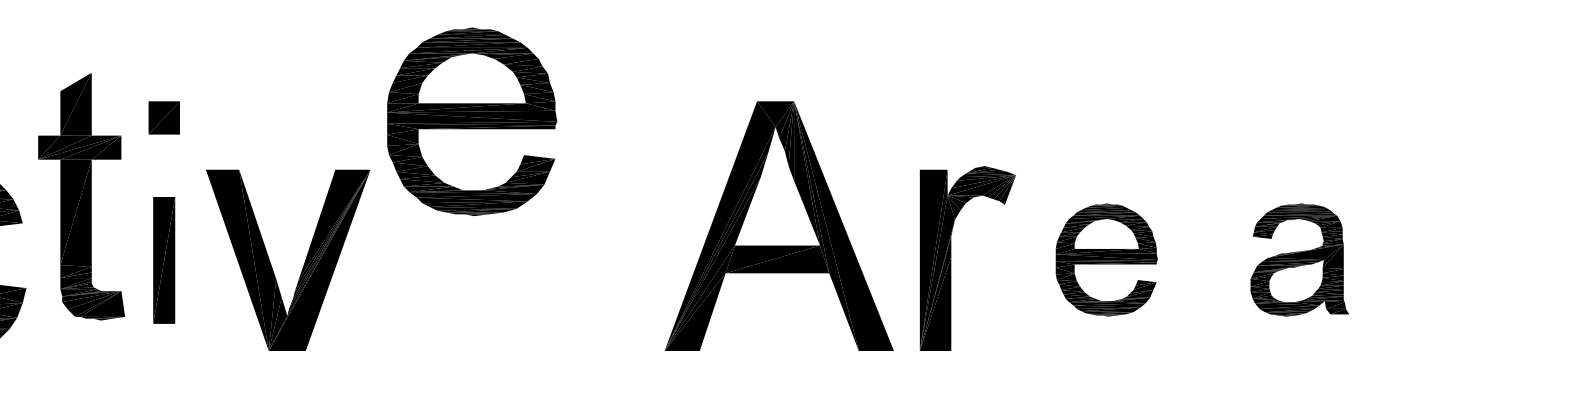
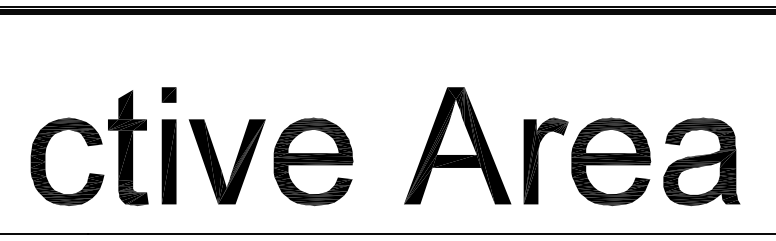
part: (471, 121) -> (313, 161), moved
part: (81, 195) -> (128, 147), moved
part: (162, 259) -> (168, 161), size x1.43
part: (1107, 259) -> (611, 161), size x1.67
part: (1298, 259) -> (701, 161), size x1.67

